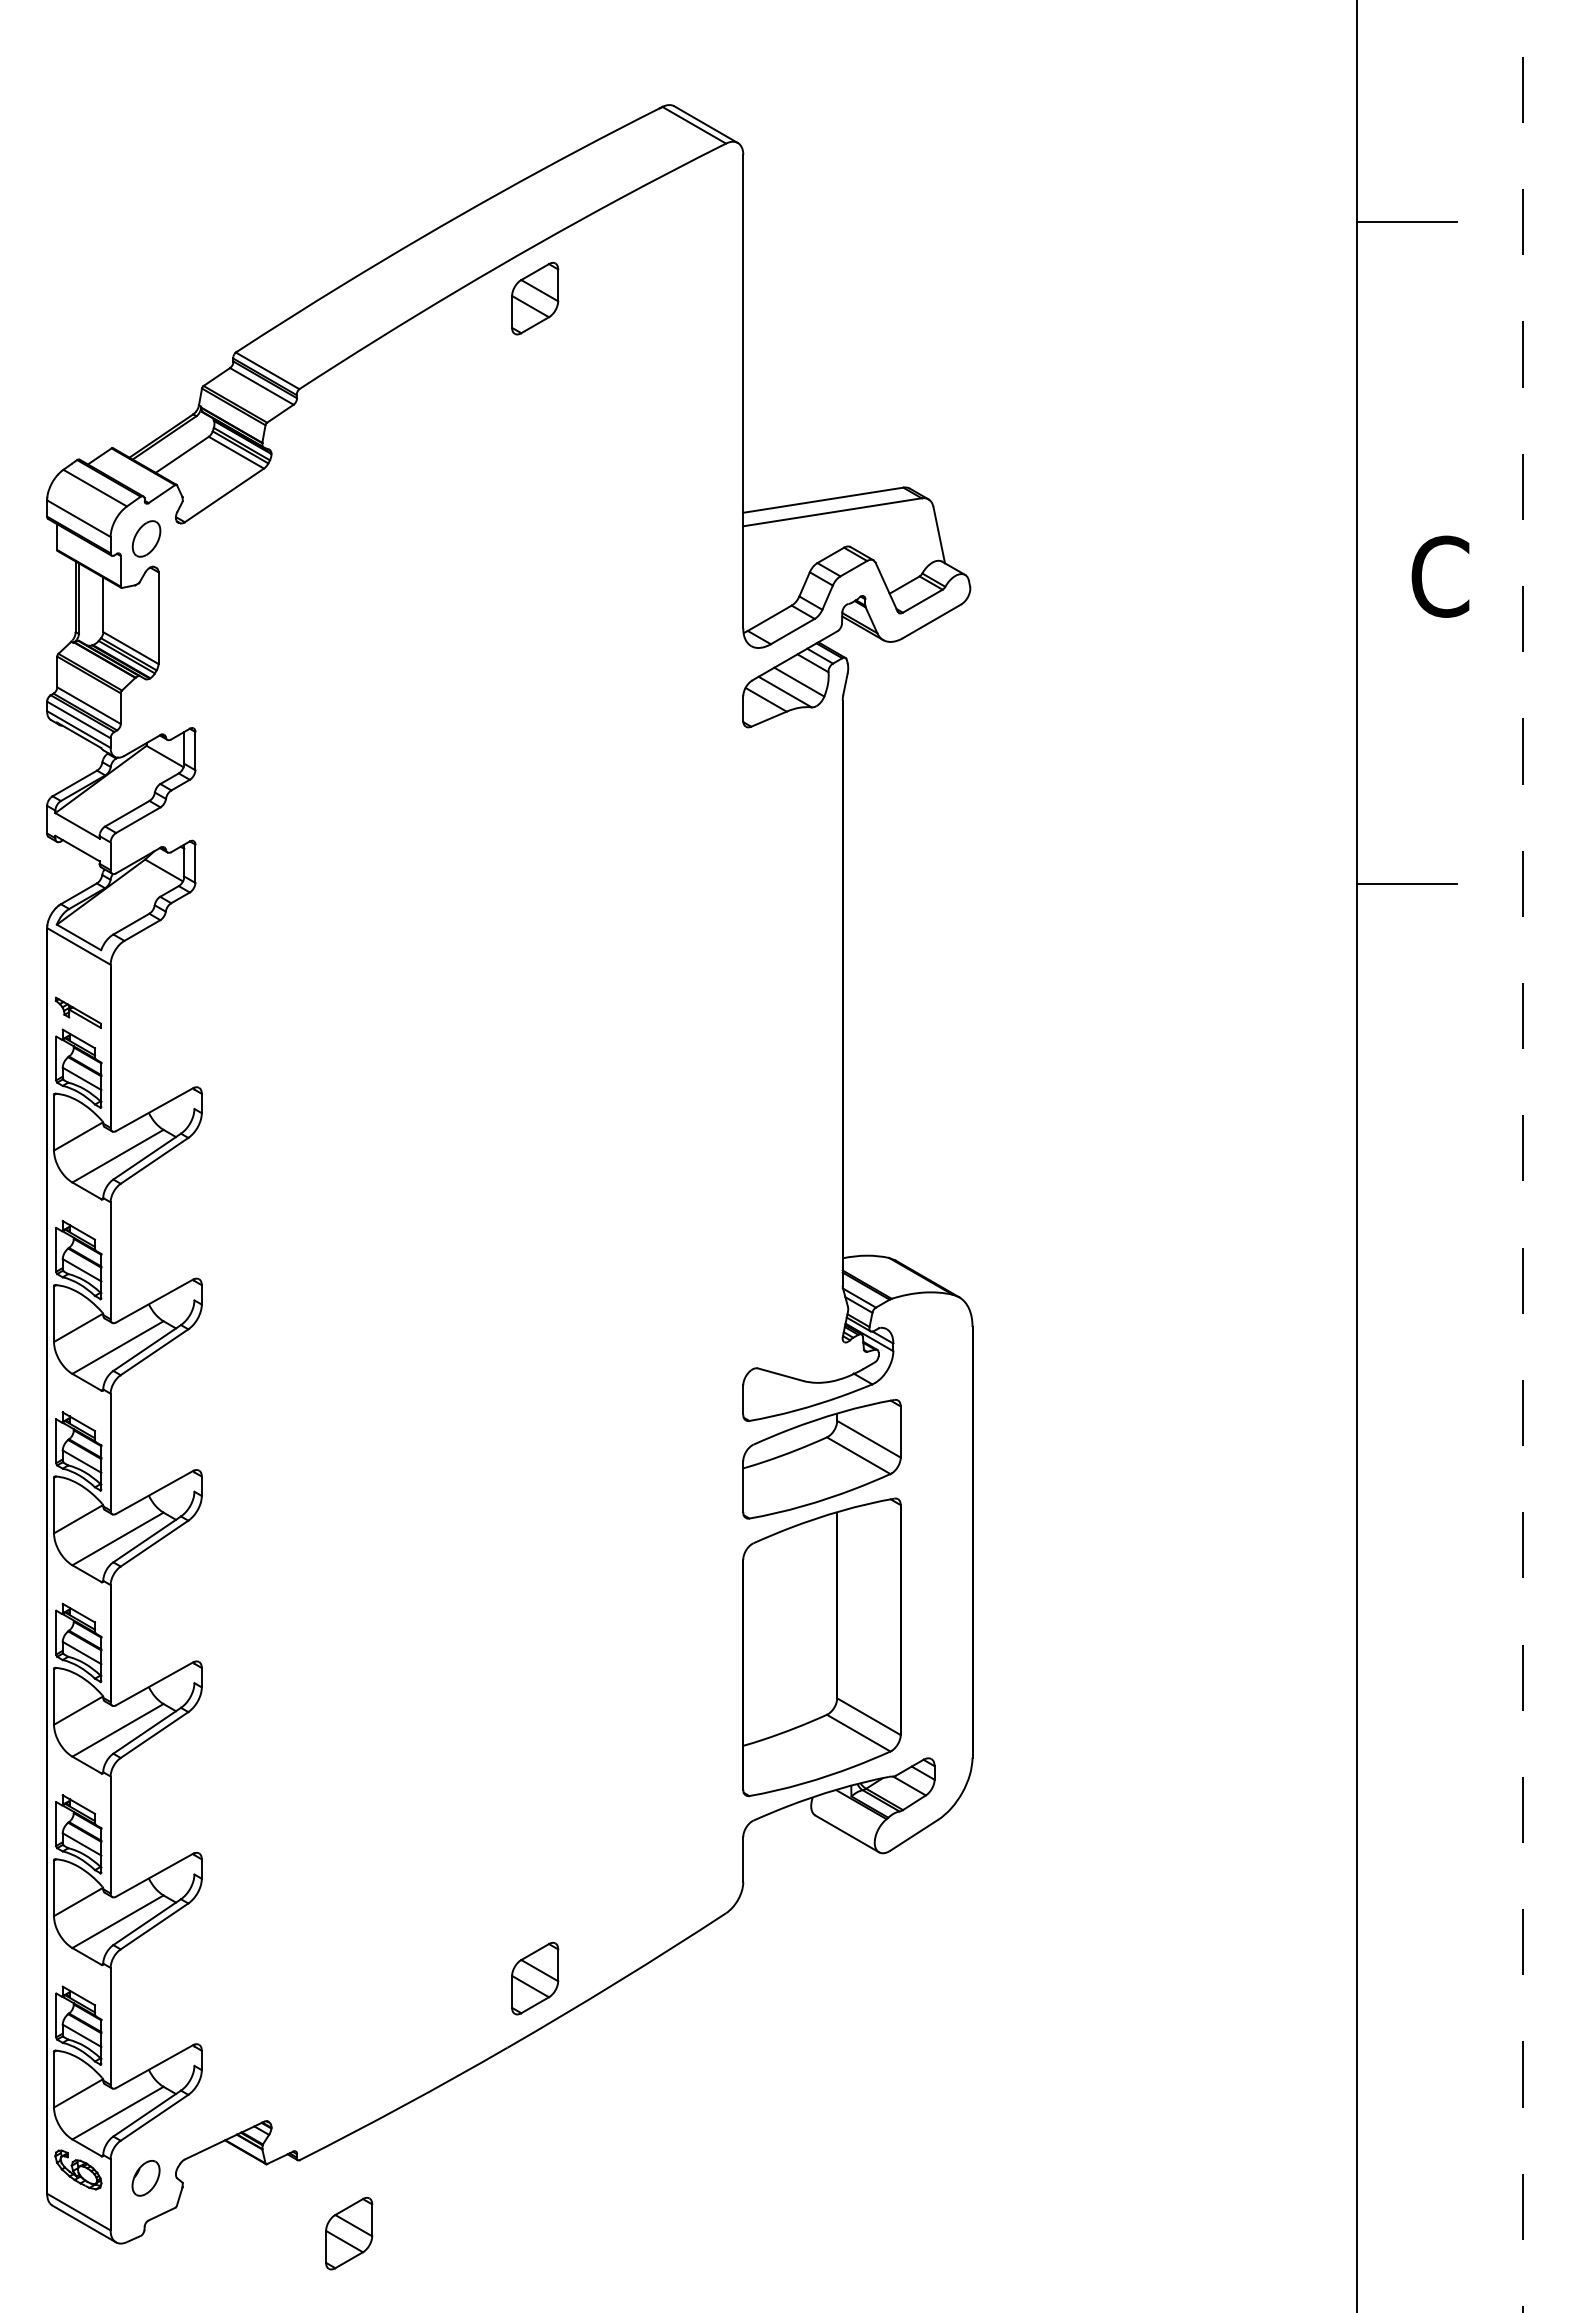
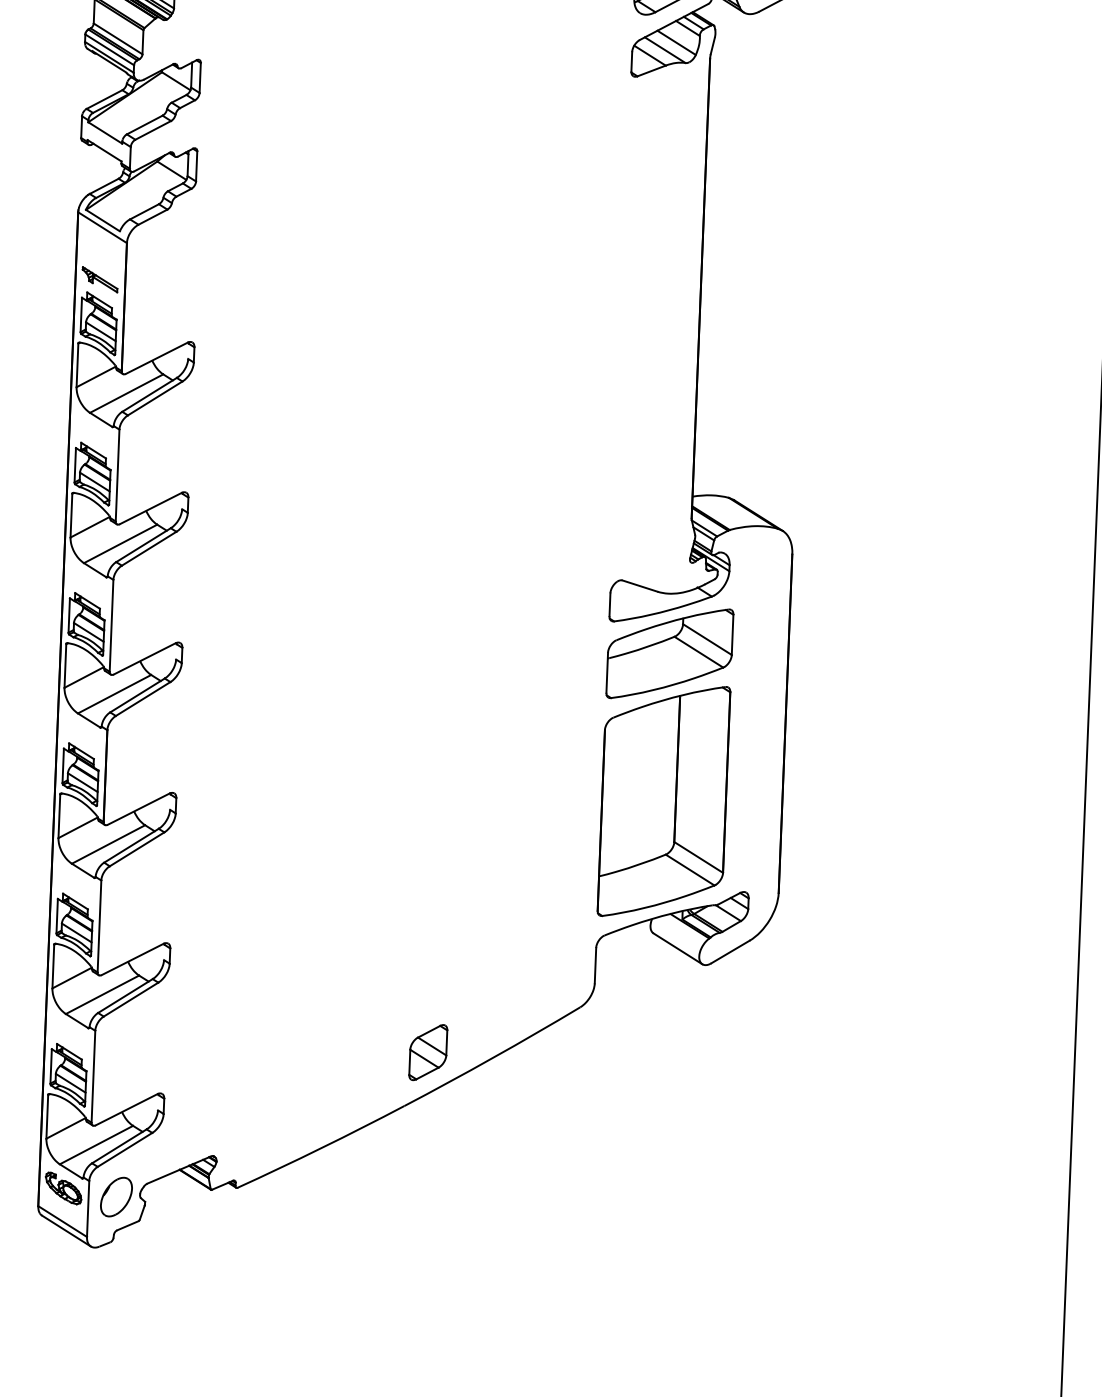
part: (145, 2178) -> (116, 1197), size x1.43
part: (349, 2233) -> (274, 1246), removed

